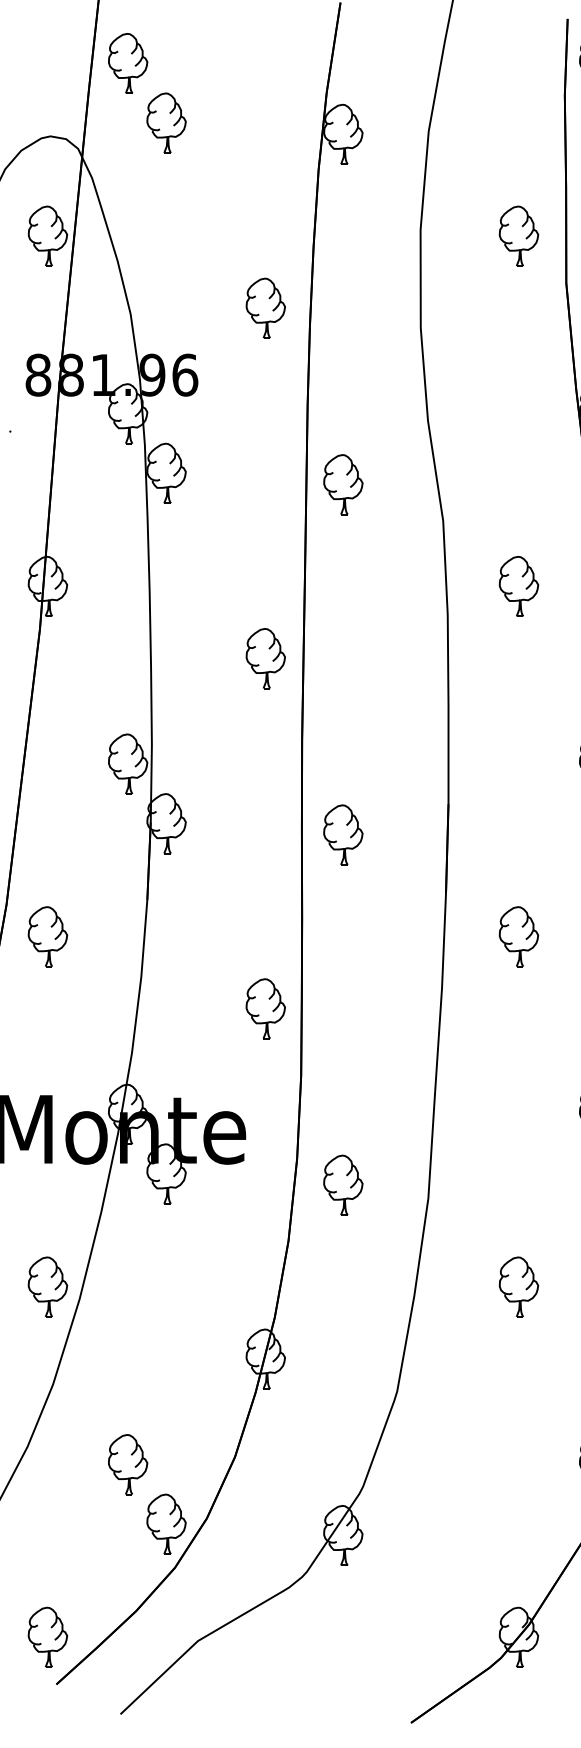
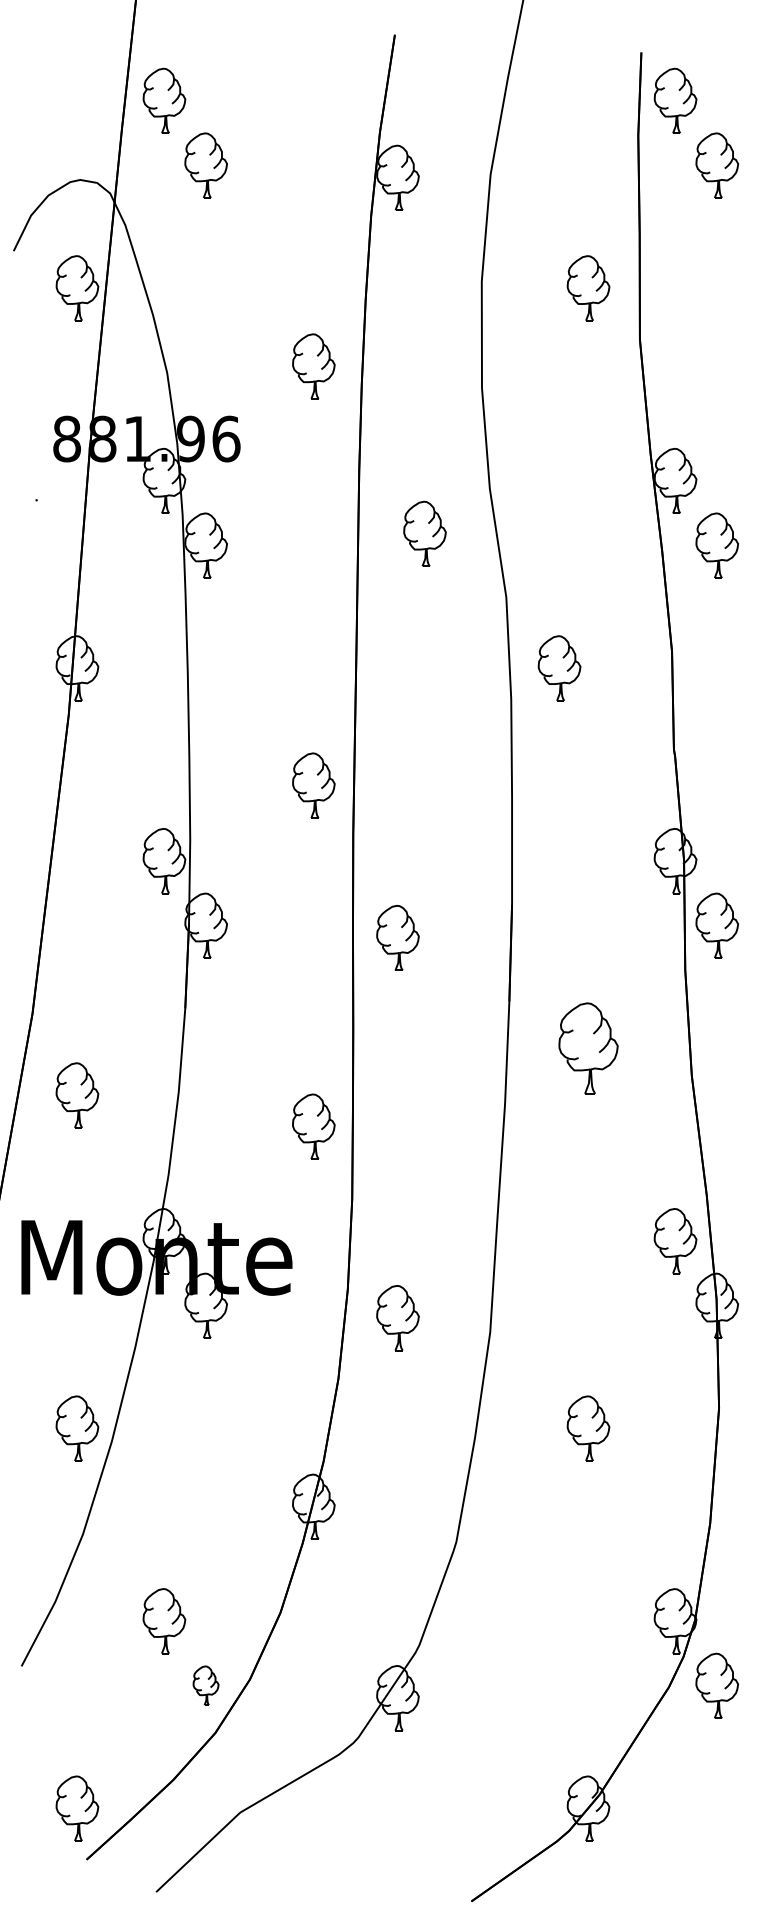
part: (342, 484) -> (424, 533), moved
part: (518, 586) -> (559, 668), moved
part: (265, 658) -> (313, 785), moved
part: (47, 936) -> (77, 1095), moved
part: (518, 936) -> (588, 1048), size x1.4
part: (165, 1523) -> (205, 1685), size x0.6

